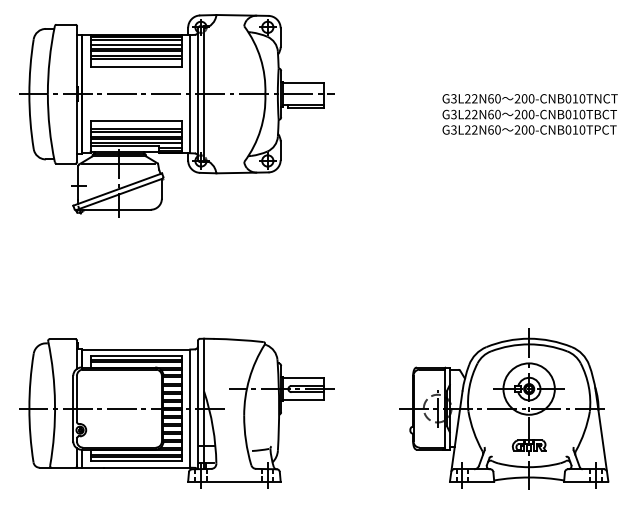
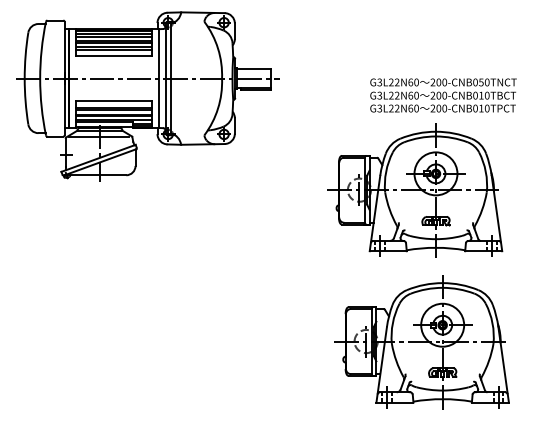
text: (575, 98) -> (481, 82), 200-CNB010TNCT -> 200-CNB050TNCT
part: (496, 227) -> (415, 190), added
part: (176, 412) -> (147, 344), removed

